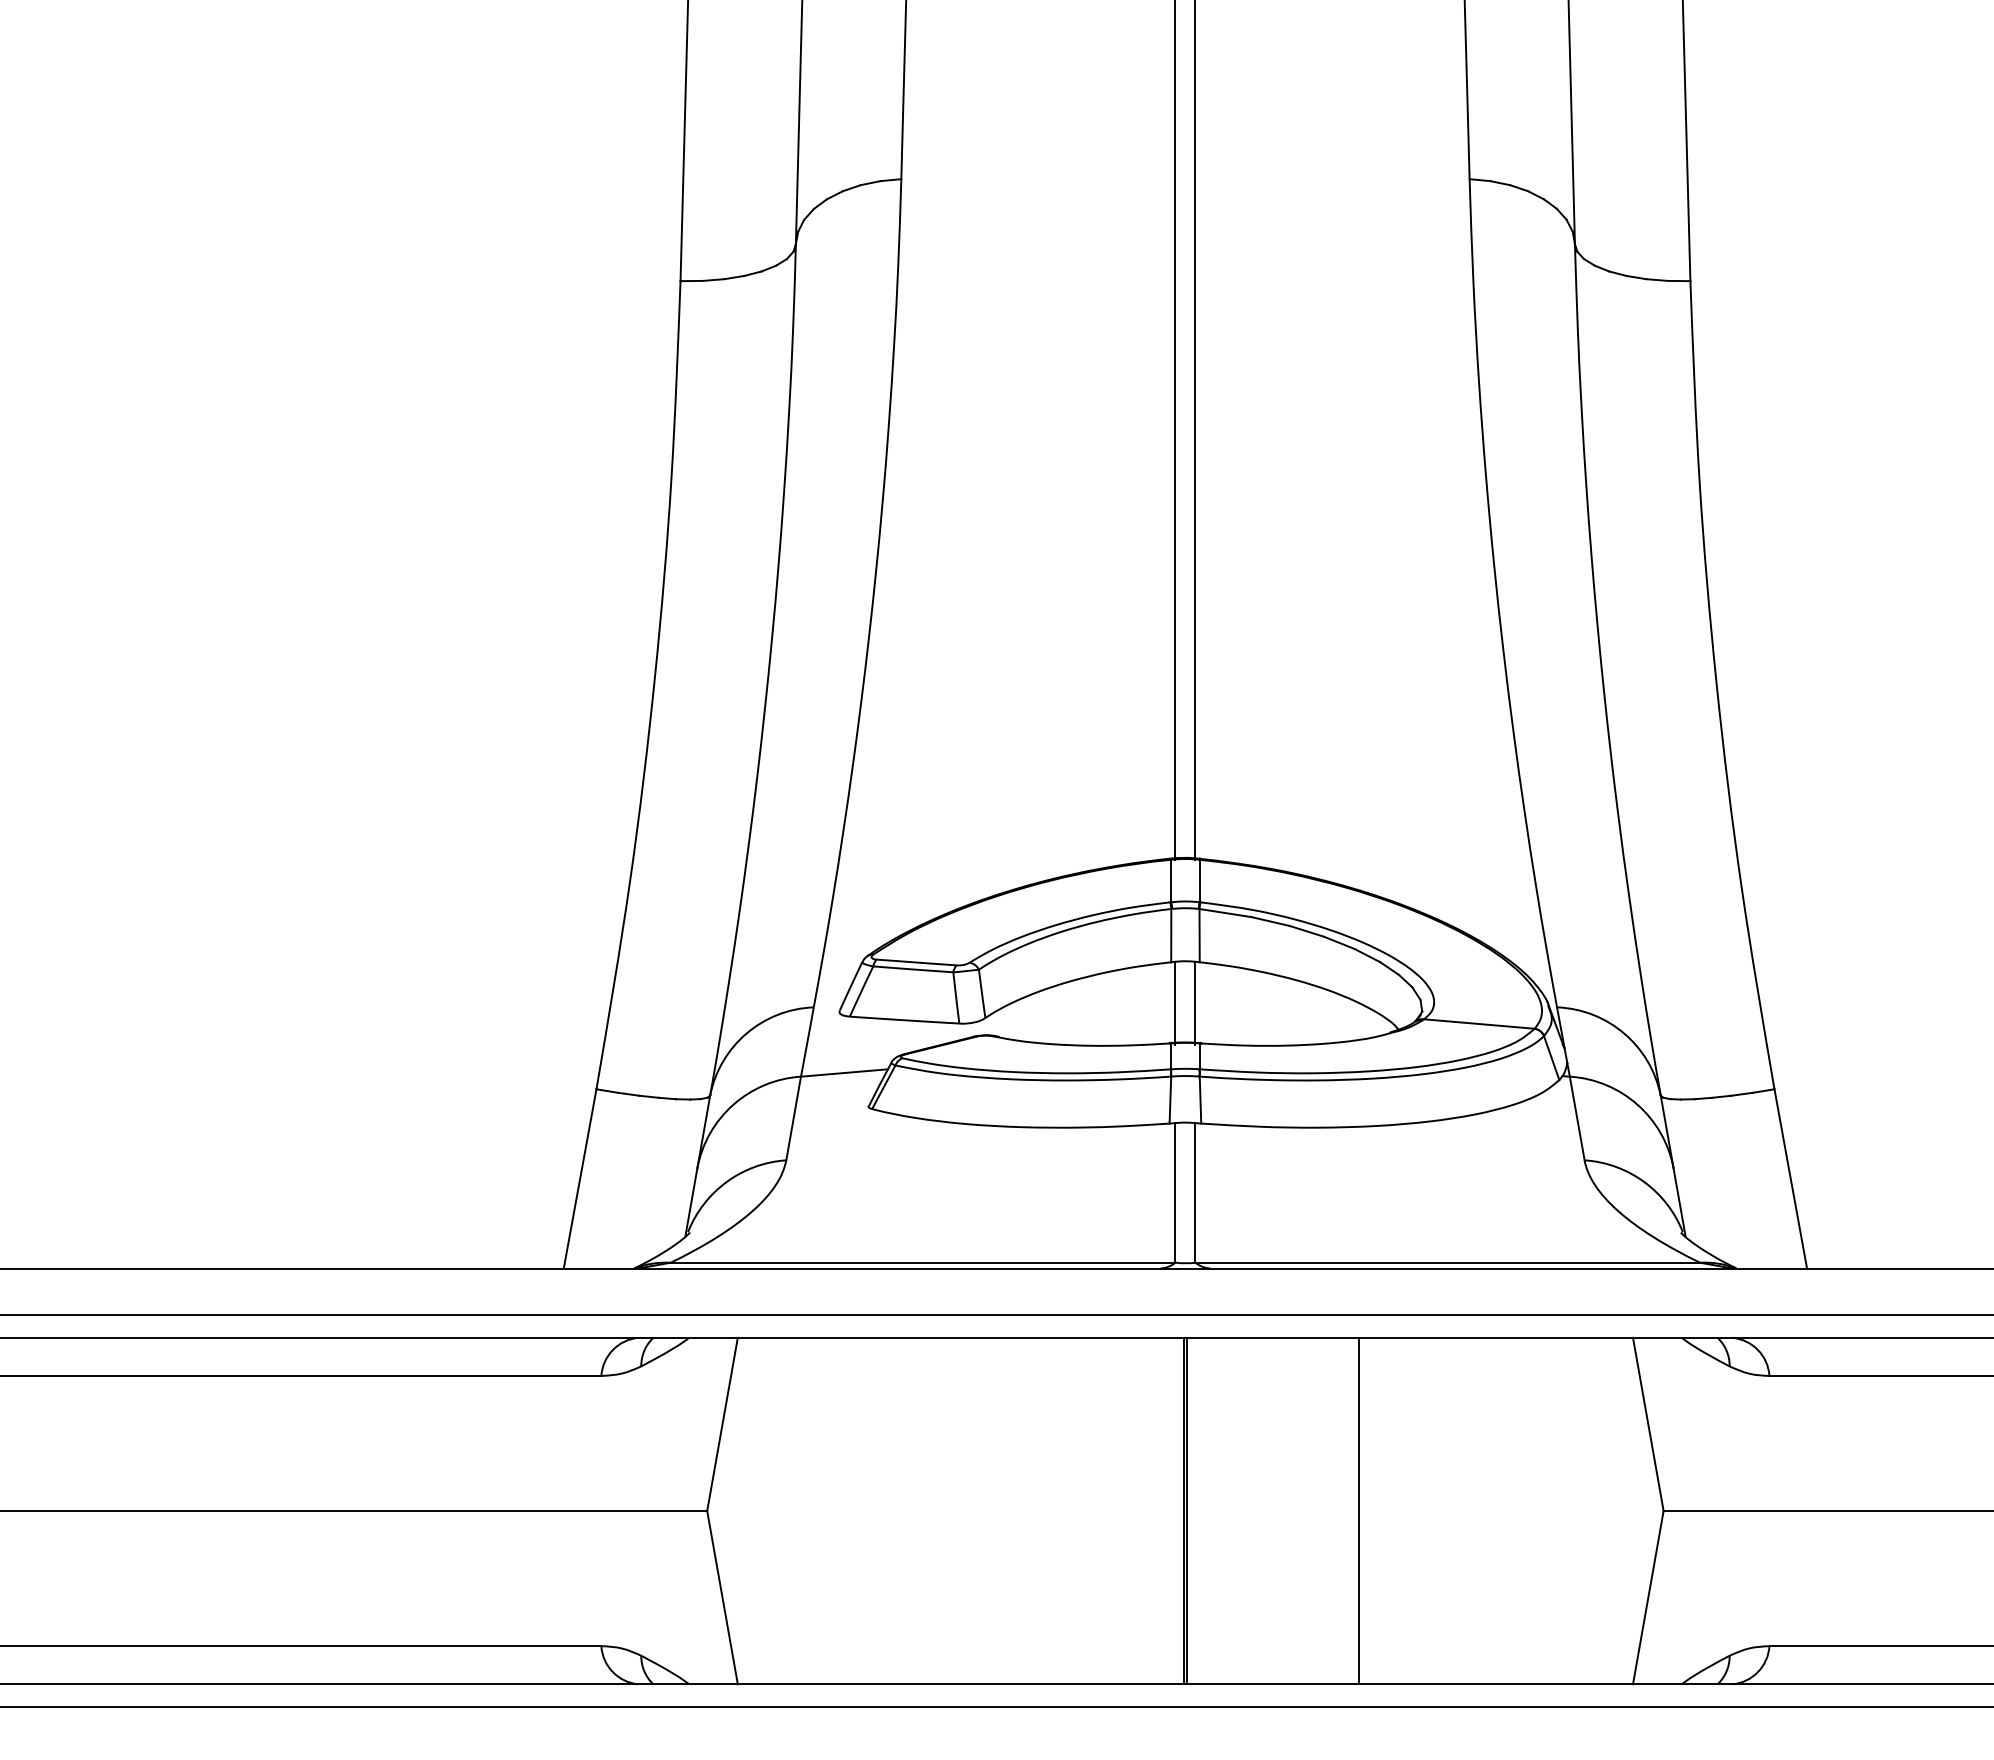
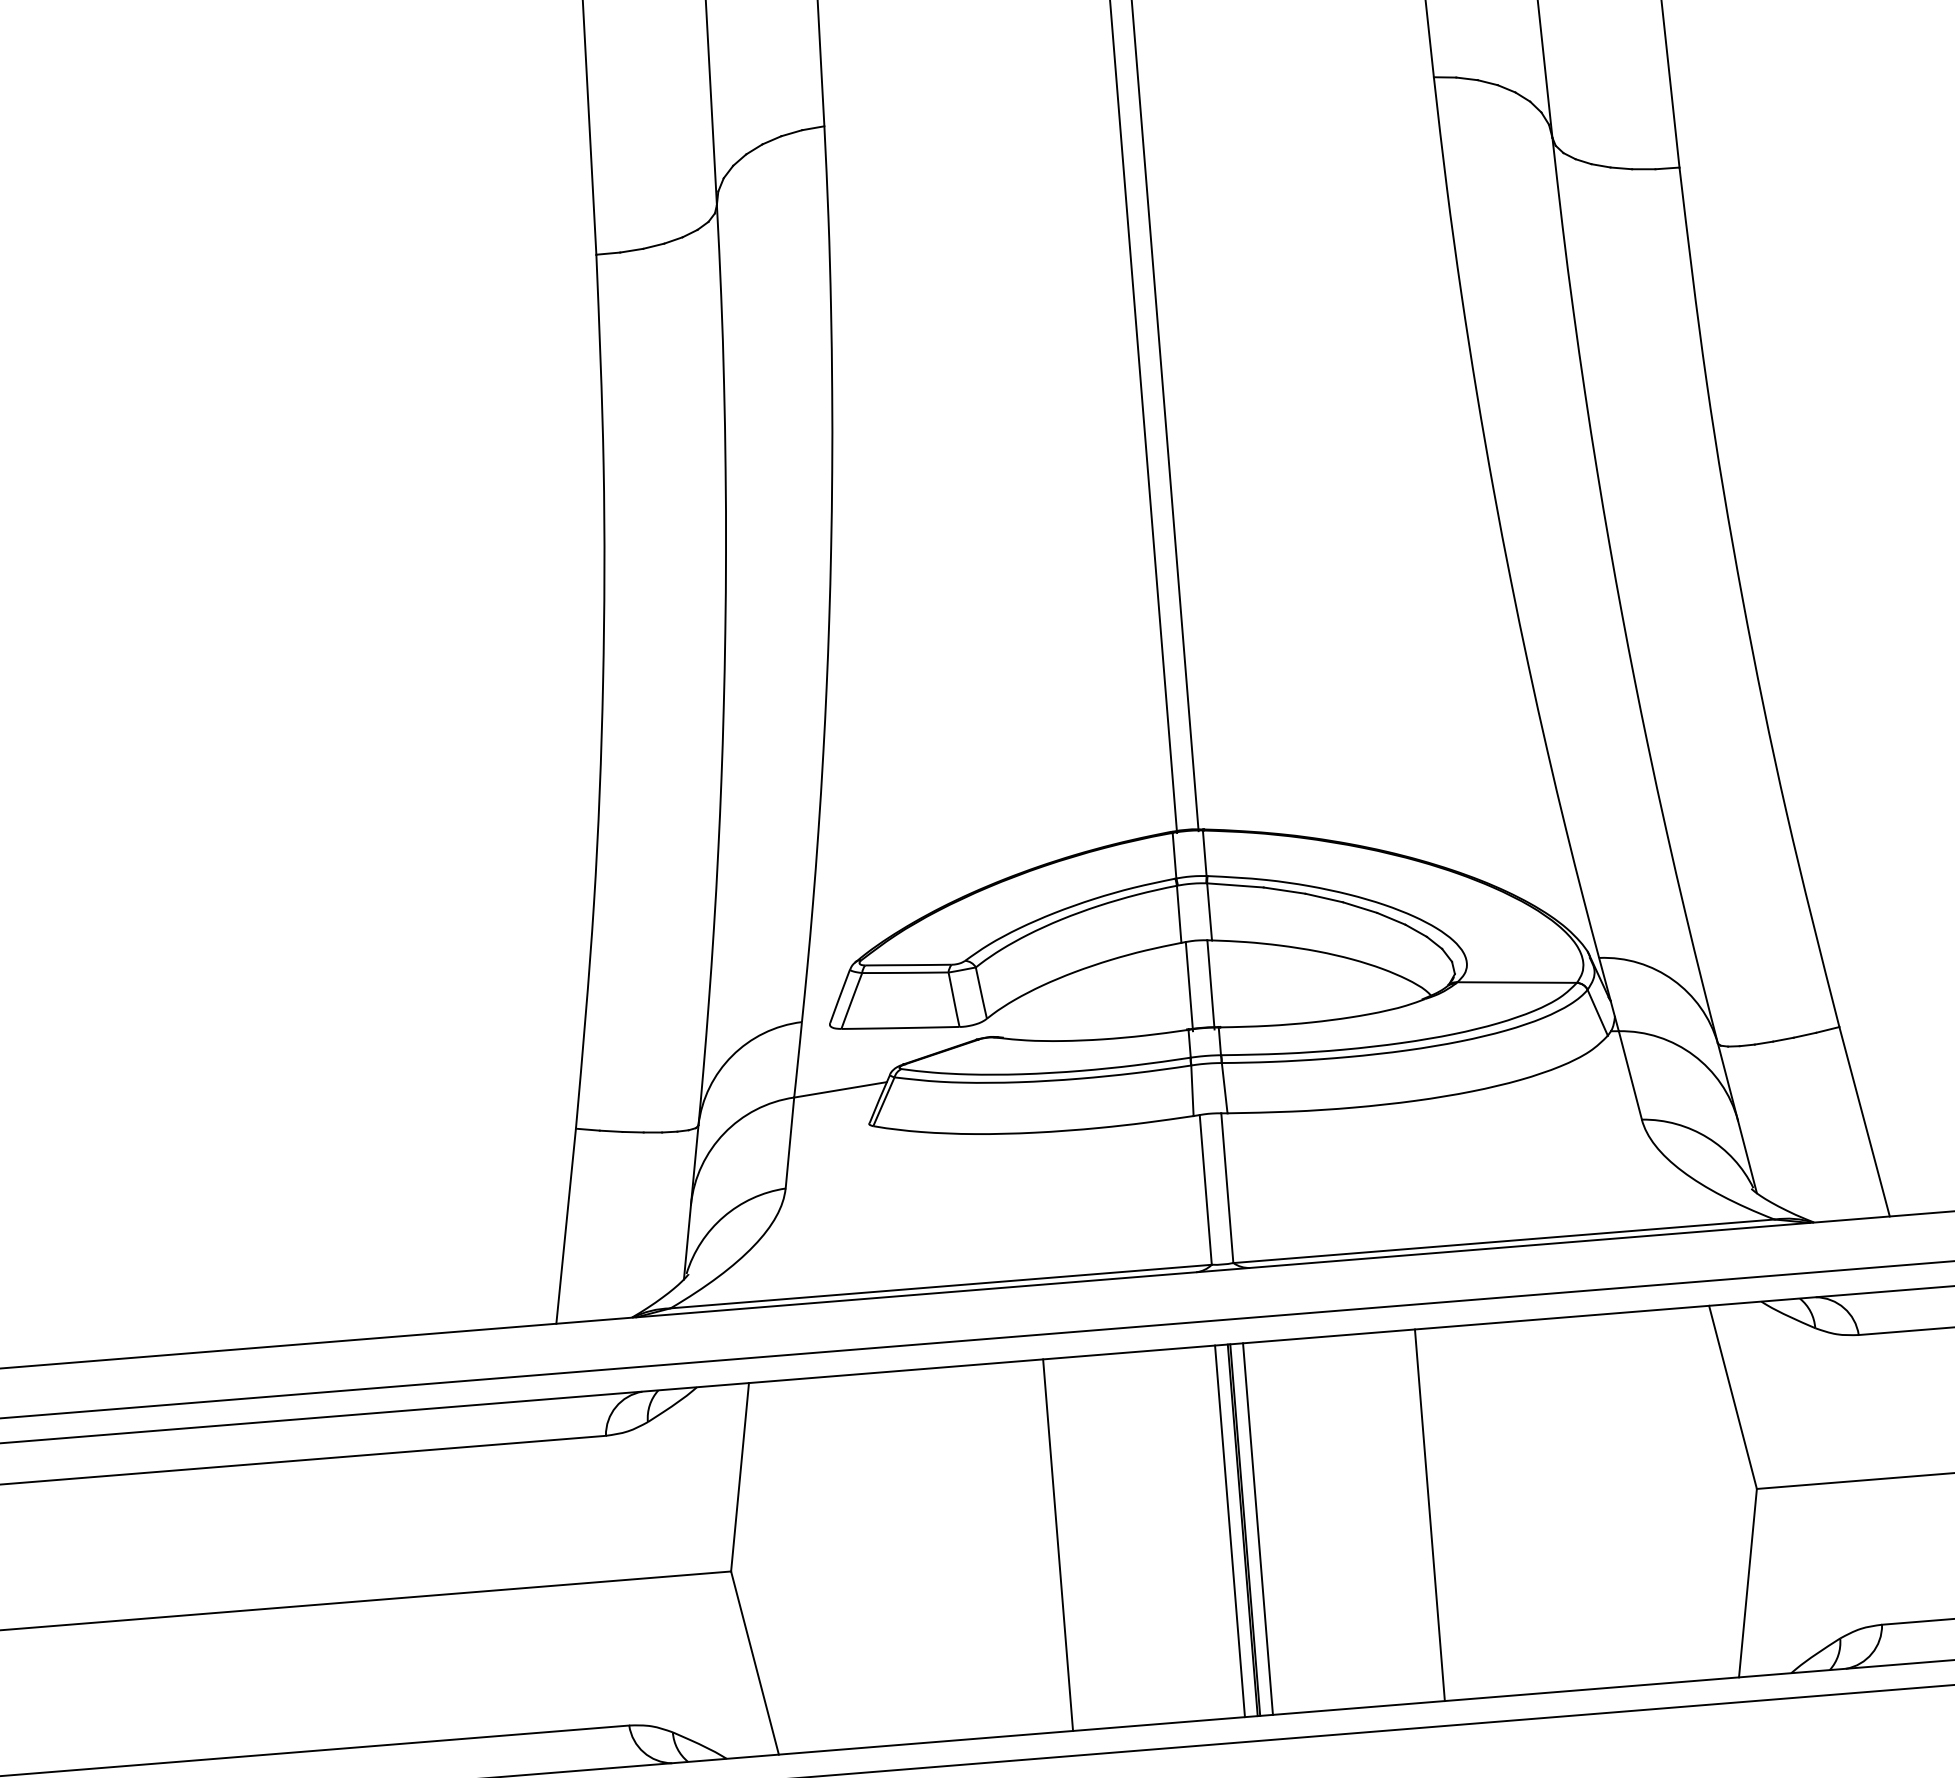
line: (1012, 1510) -> (1058, 1544), added
line: (1172, 1510) -> (1230, 1530), added
line: (1198, 1510) -> (1257, 1528), added

